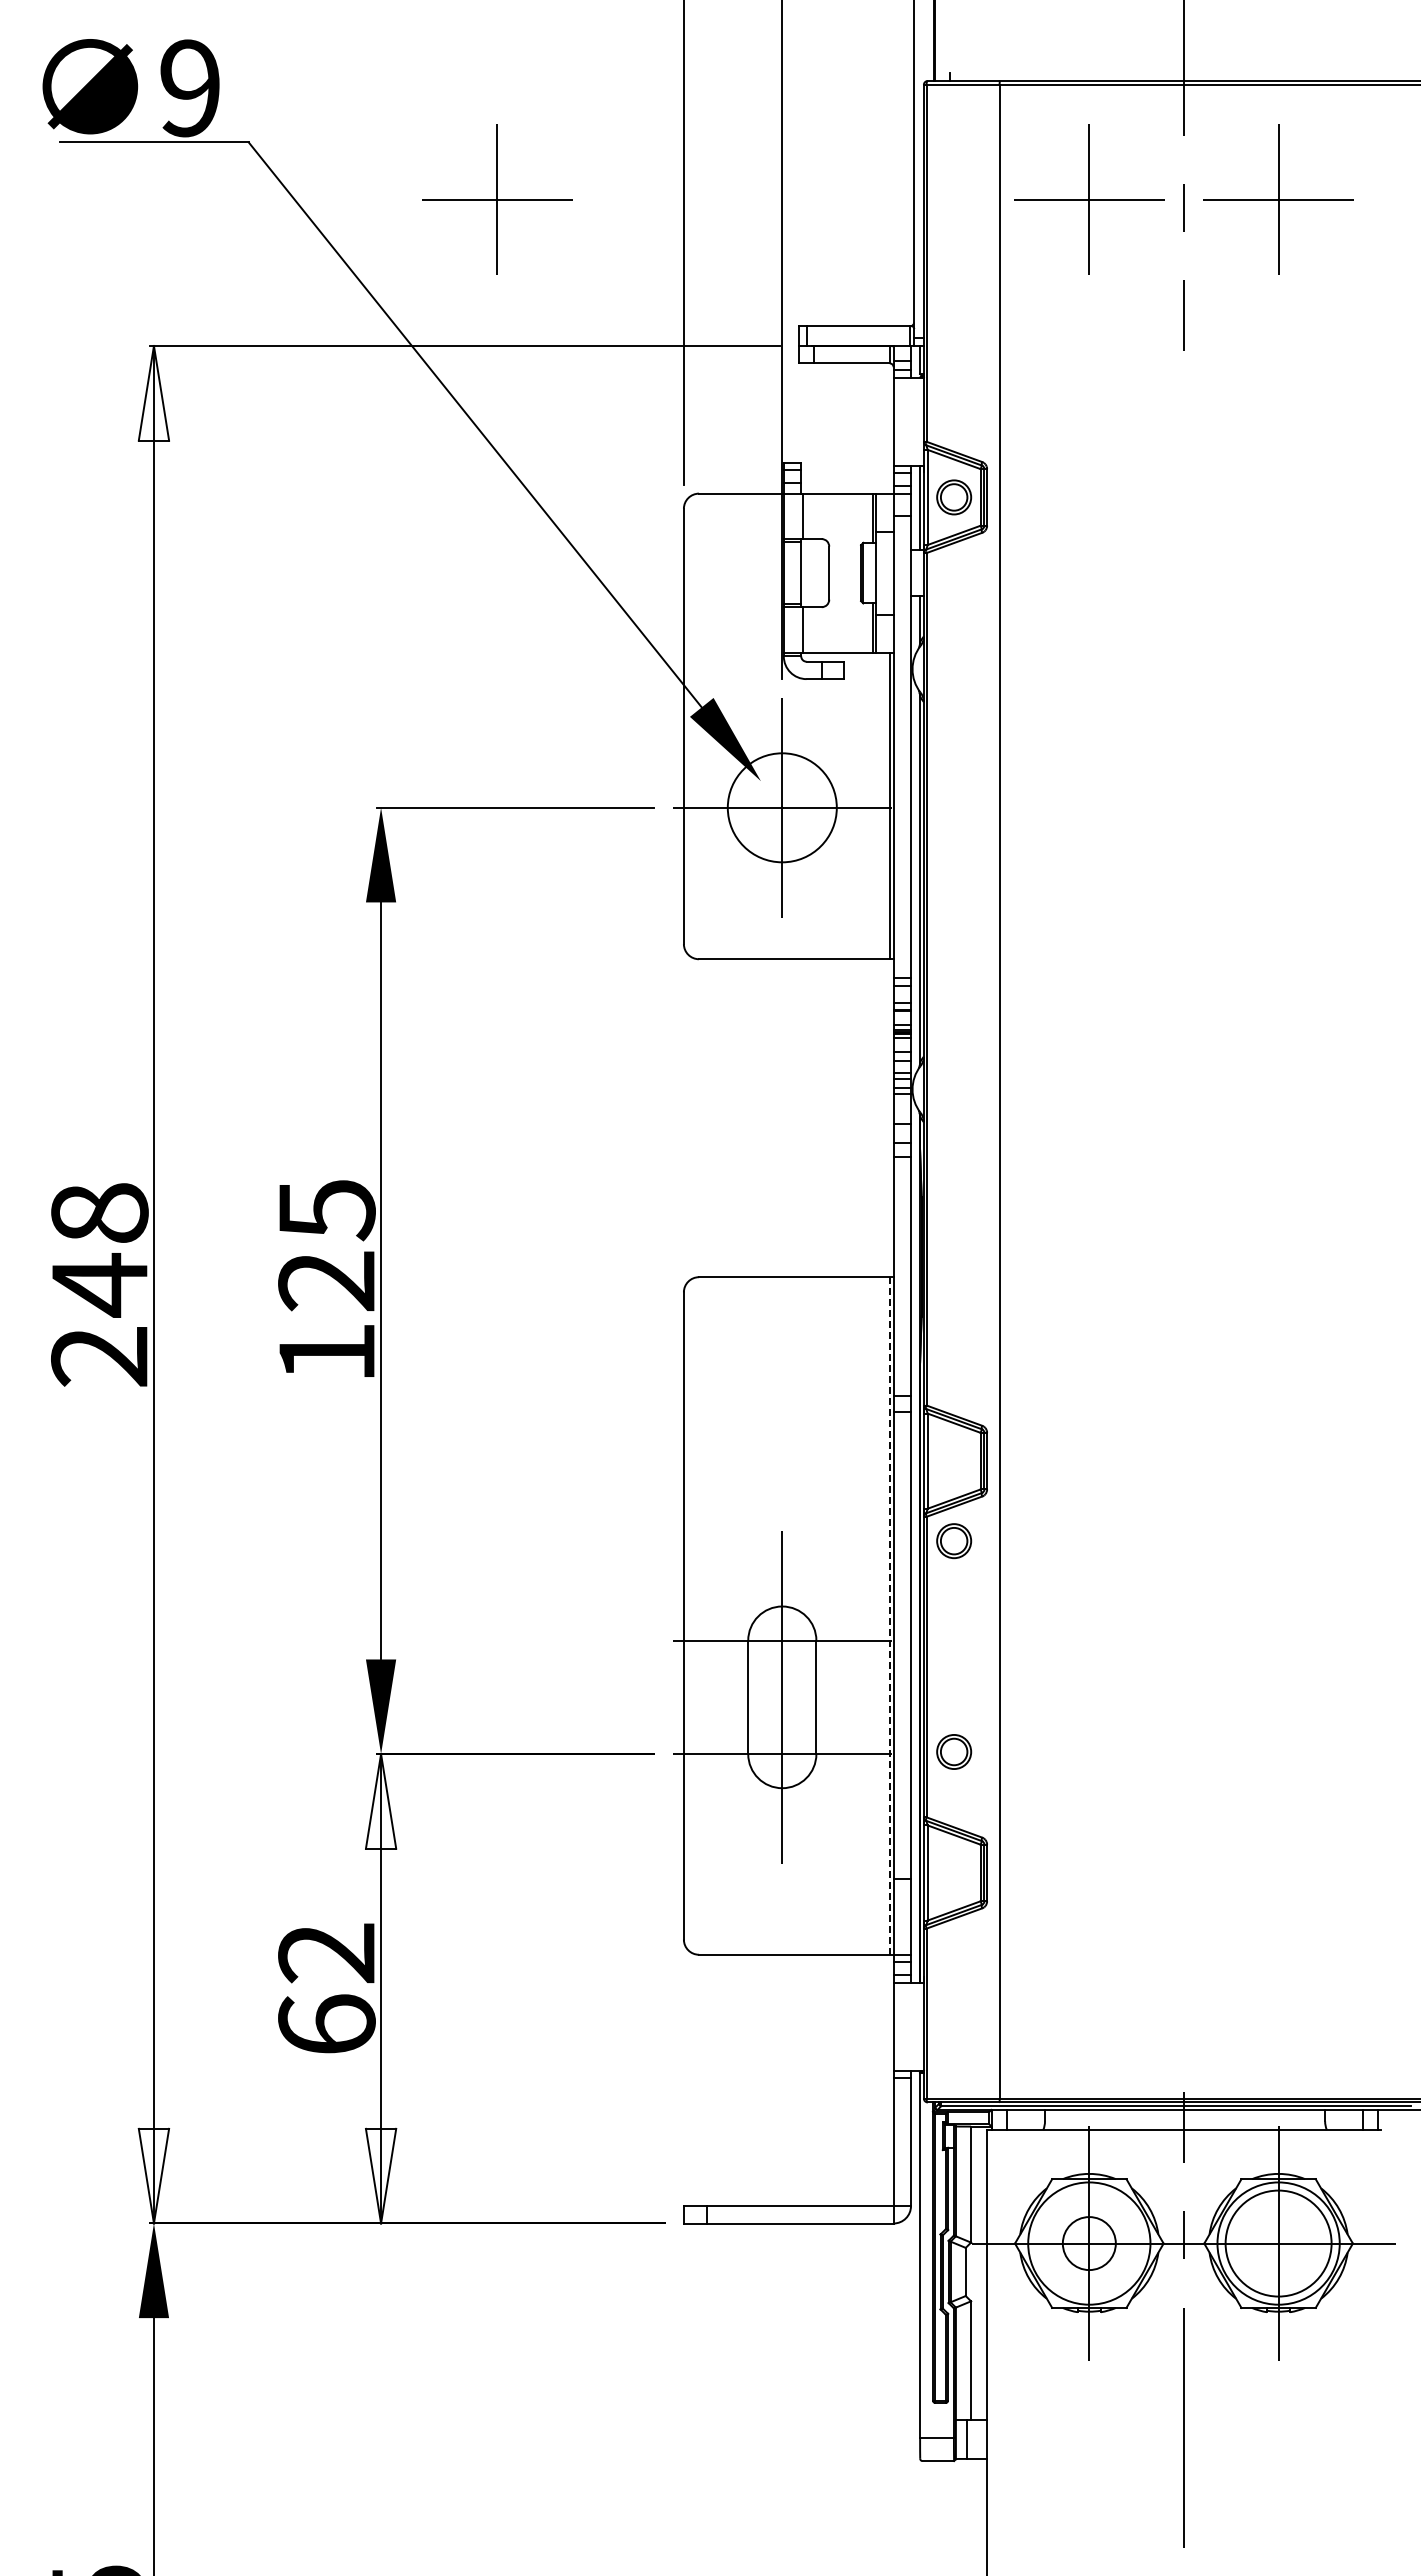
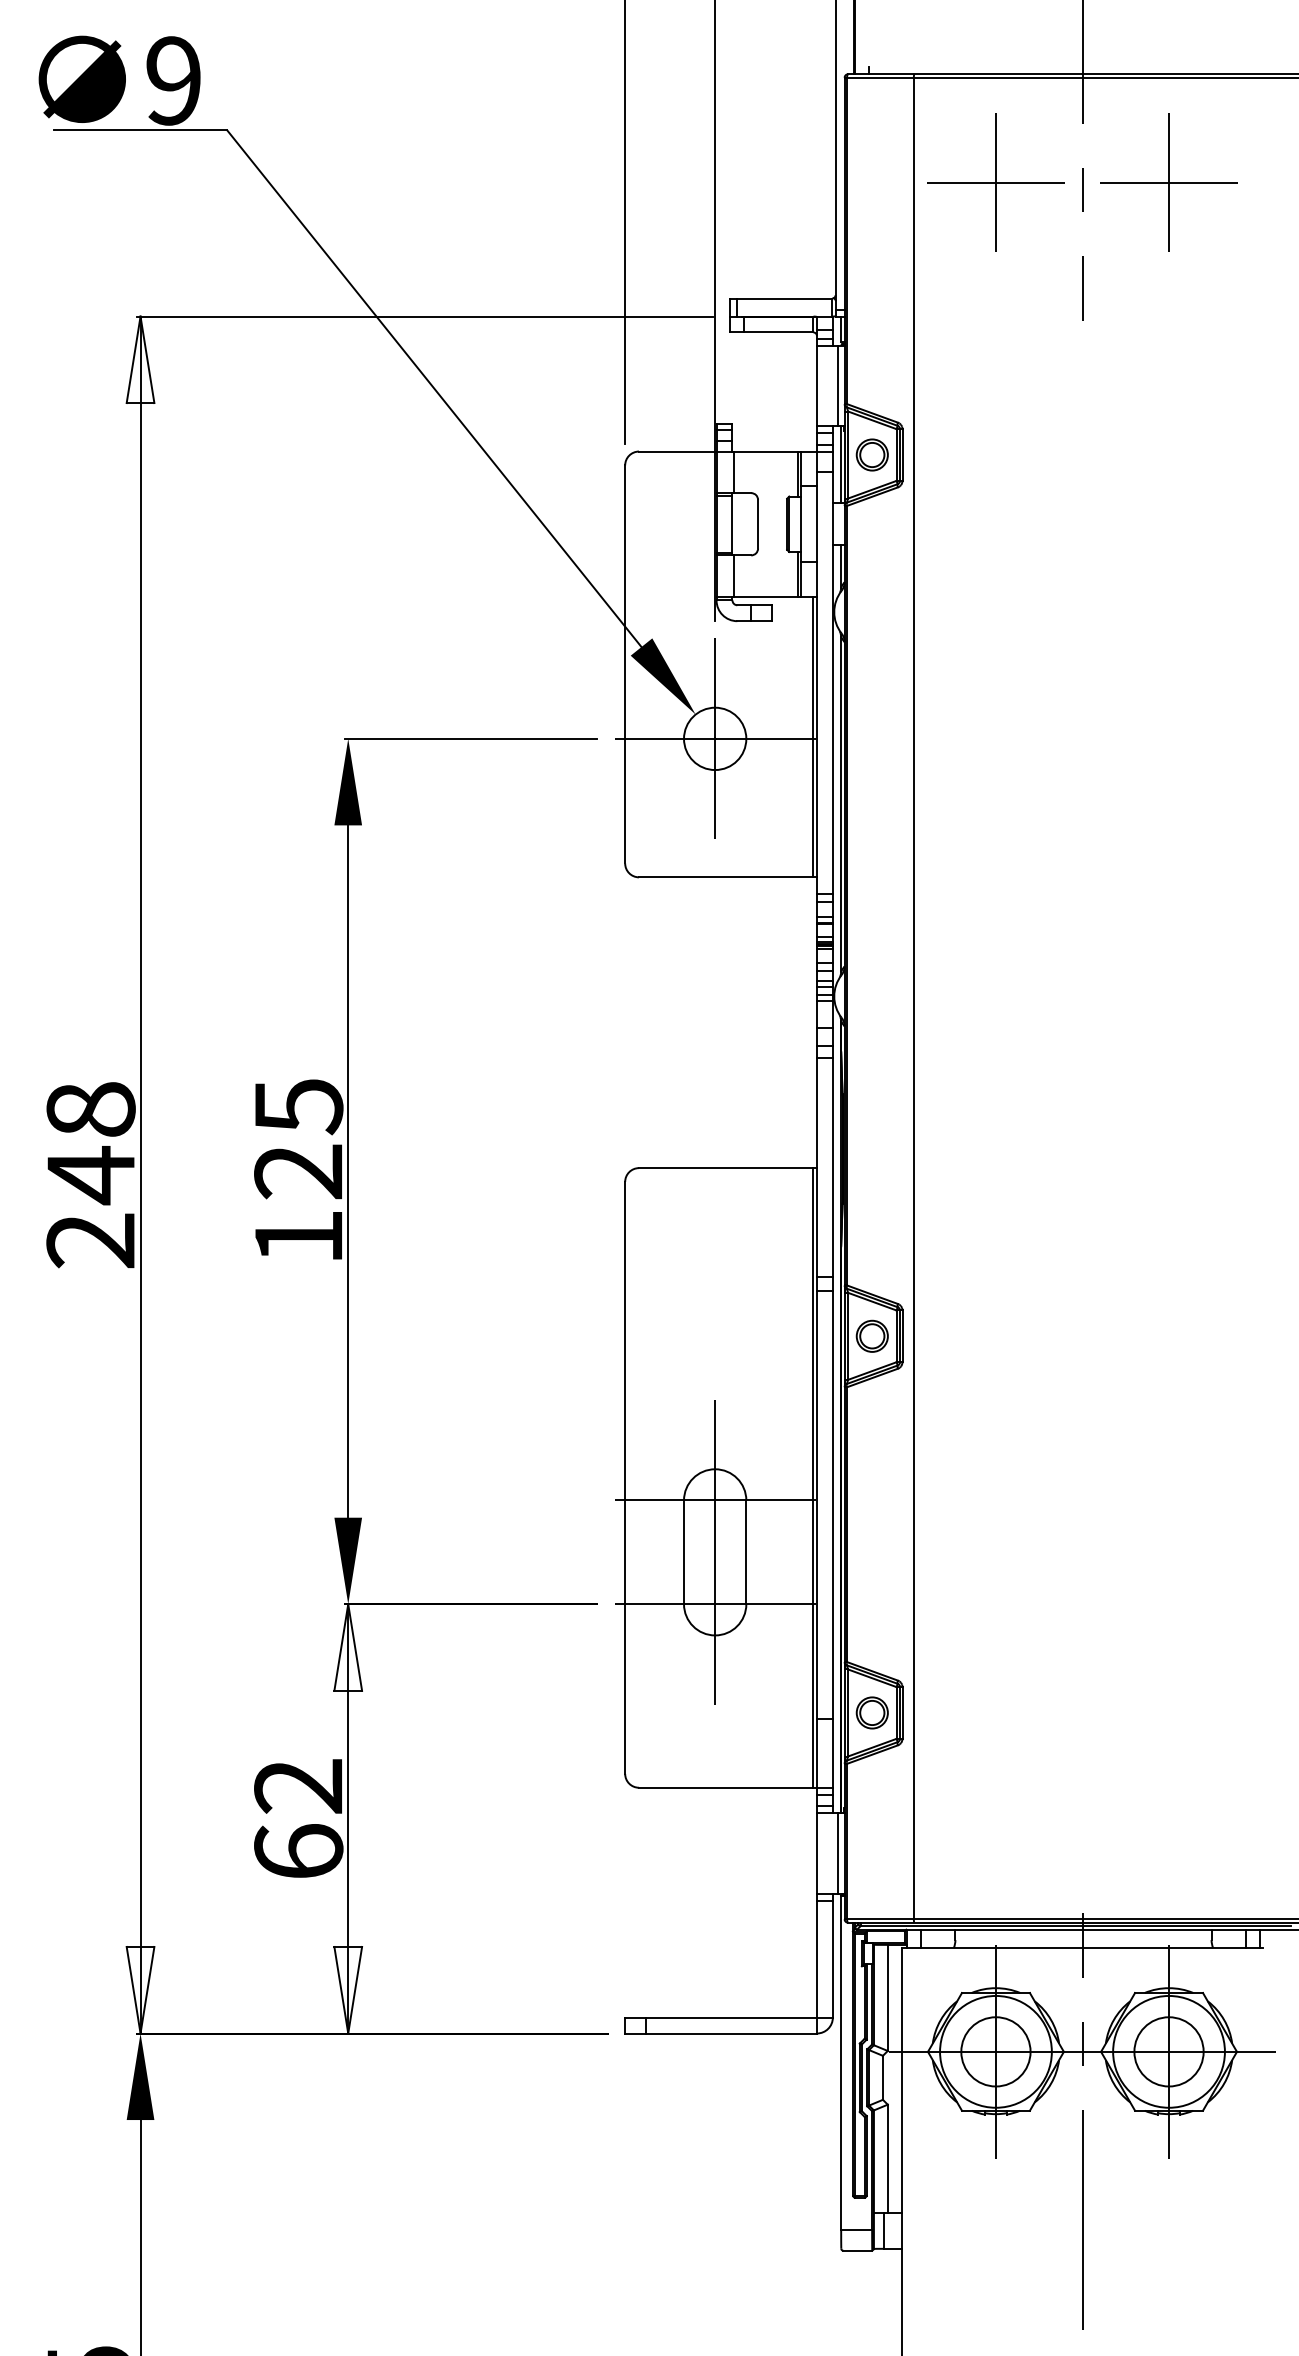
part: (497, 199) -> (454, 182), removed
line: (916, 421) -> (837, 385), added
circle: (782, 807) -> (715, 738), size x0.62
part: (954, 1541) -> (872, 1336), moved
line: (889, 1615) -> (813, 1477), dashed -> solid
part: (954, 1751) -> (872, 1712), moved
line: (916, 2026) -> (837, 1853), added
circle: (1089, 2243) -> (996, 2051), size x1.43
circle: (1278, 2243) -> (1168, 2051), size x0.71

